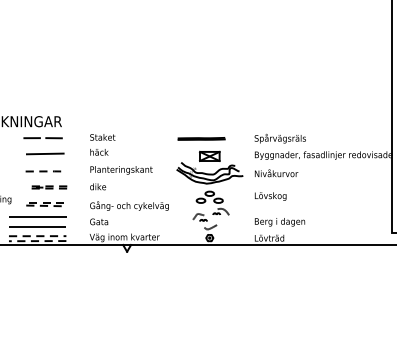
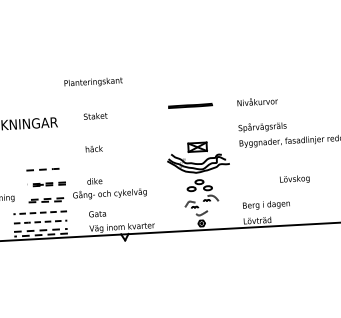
text: (102, 137) -> (95, 116), moved
line: (40, 138) -> (38, 139), removed
line: (201, 138) -> (190, 105), moved
line: (44, 153) -> (43, 152), removed
text: (121, 170) -> (93, 82), moved
text: (276, 173) -> (257, 101), moved
text: (270, 196) -> (294, 179), moved
text: (129, 205) -> (109, 193), moved
line: (38, 217) -> (40, 212), solid -> dashed
line: (38, 227) -> (41, 222), solid -> dashed

